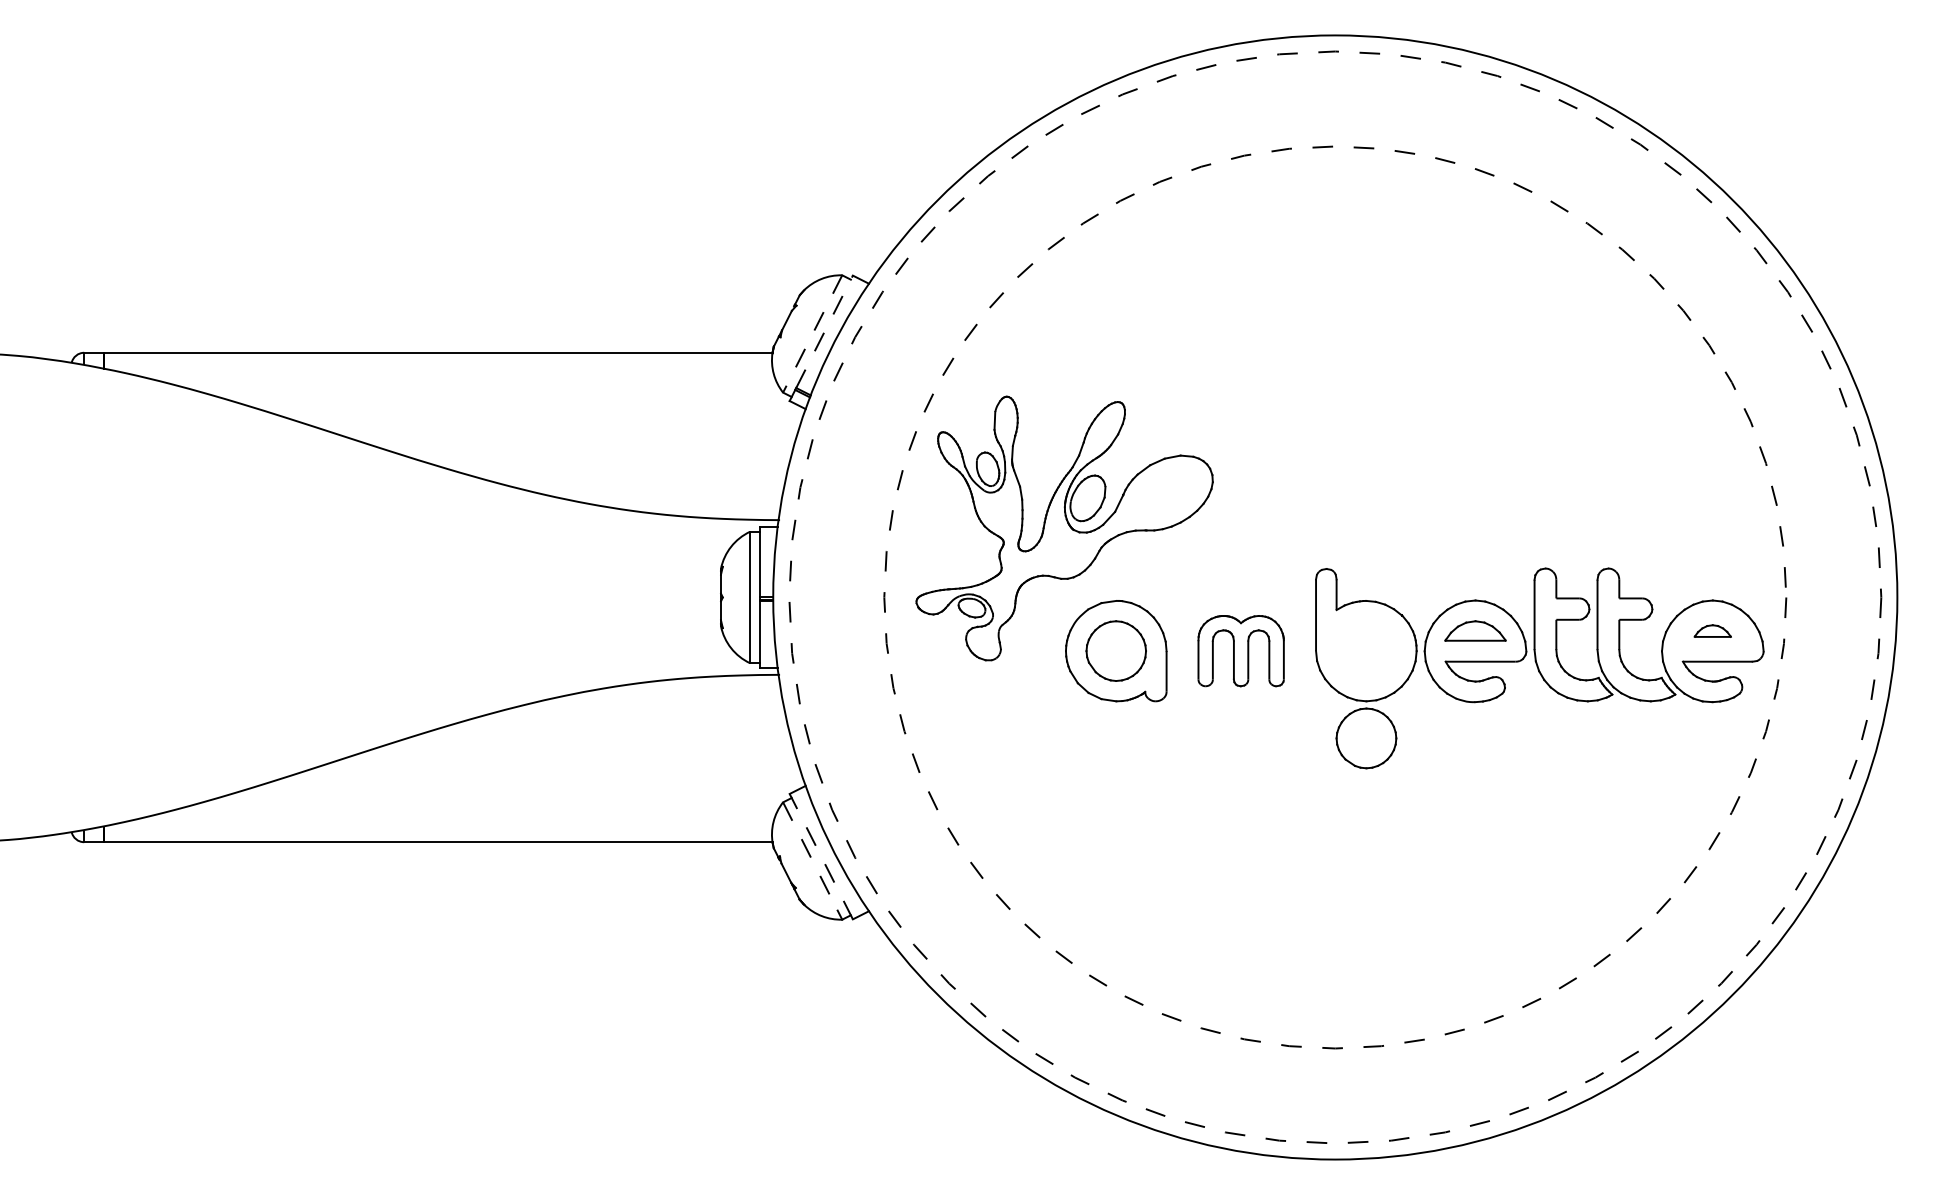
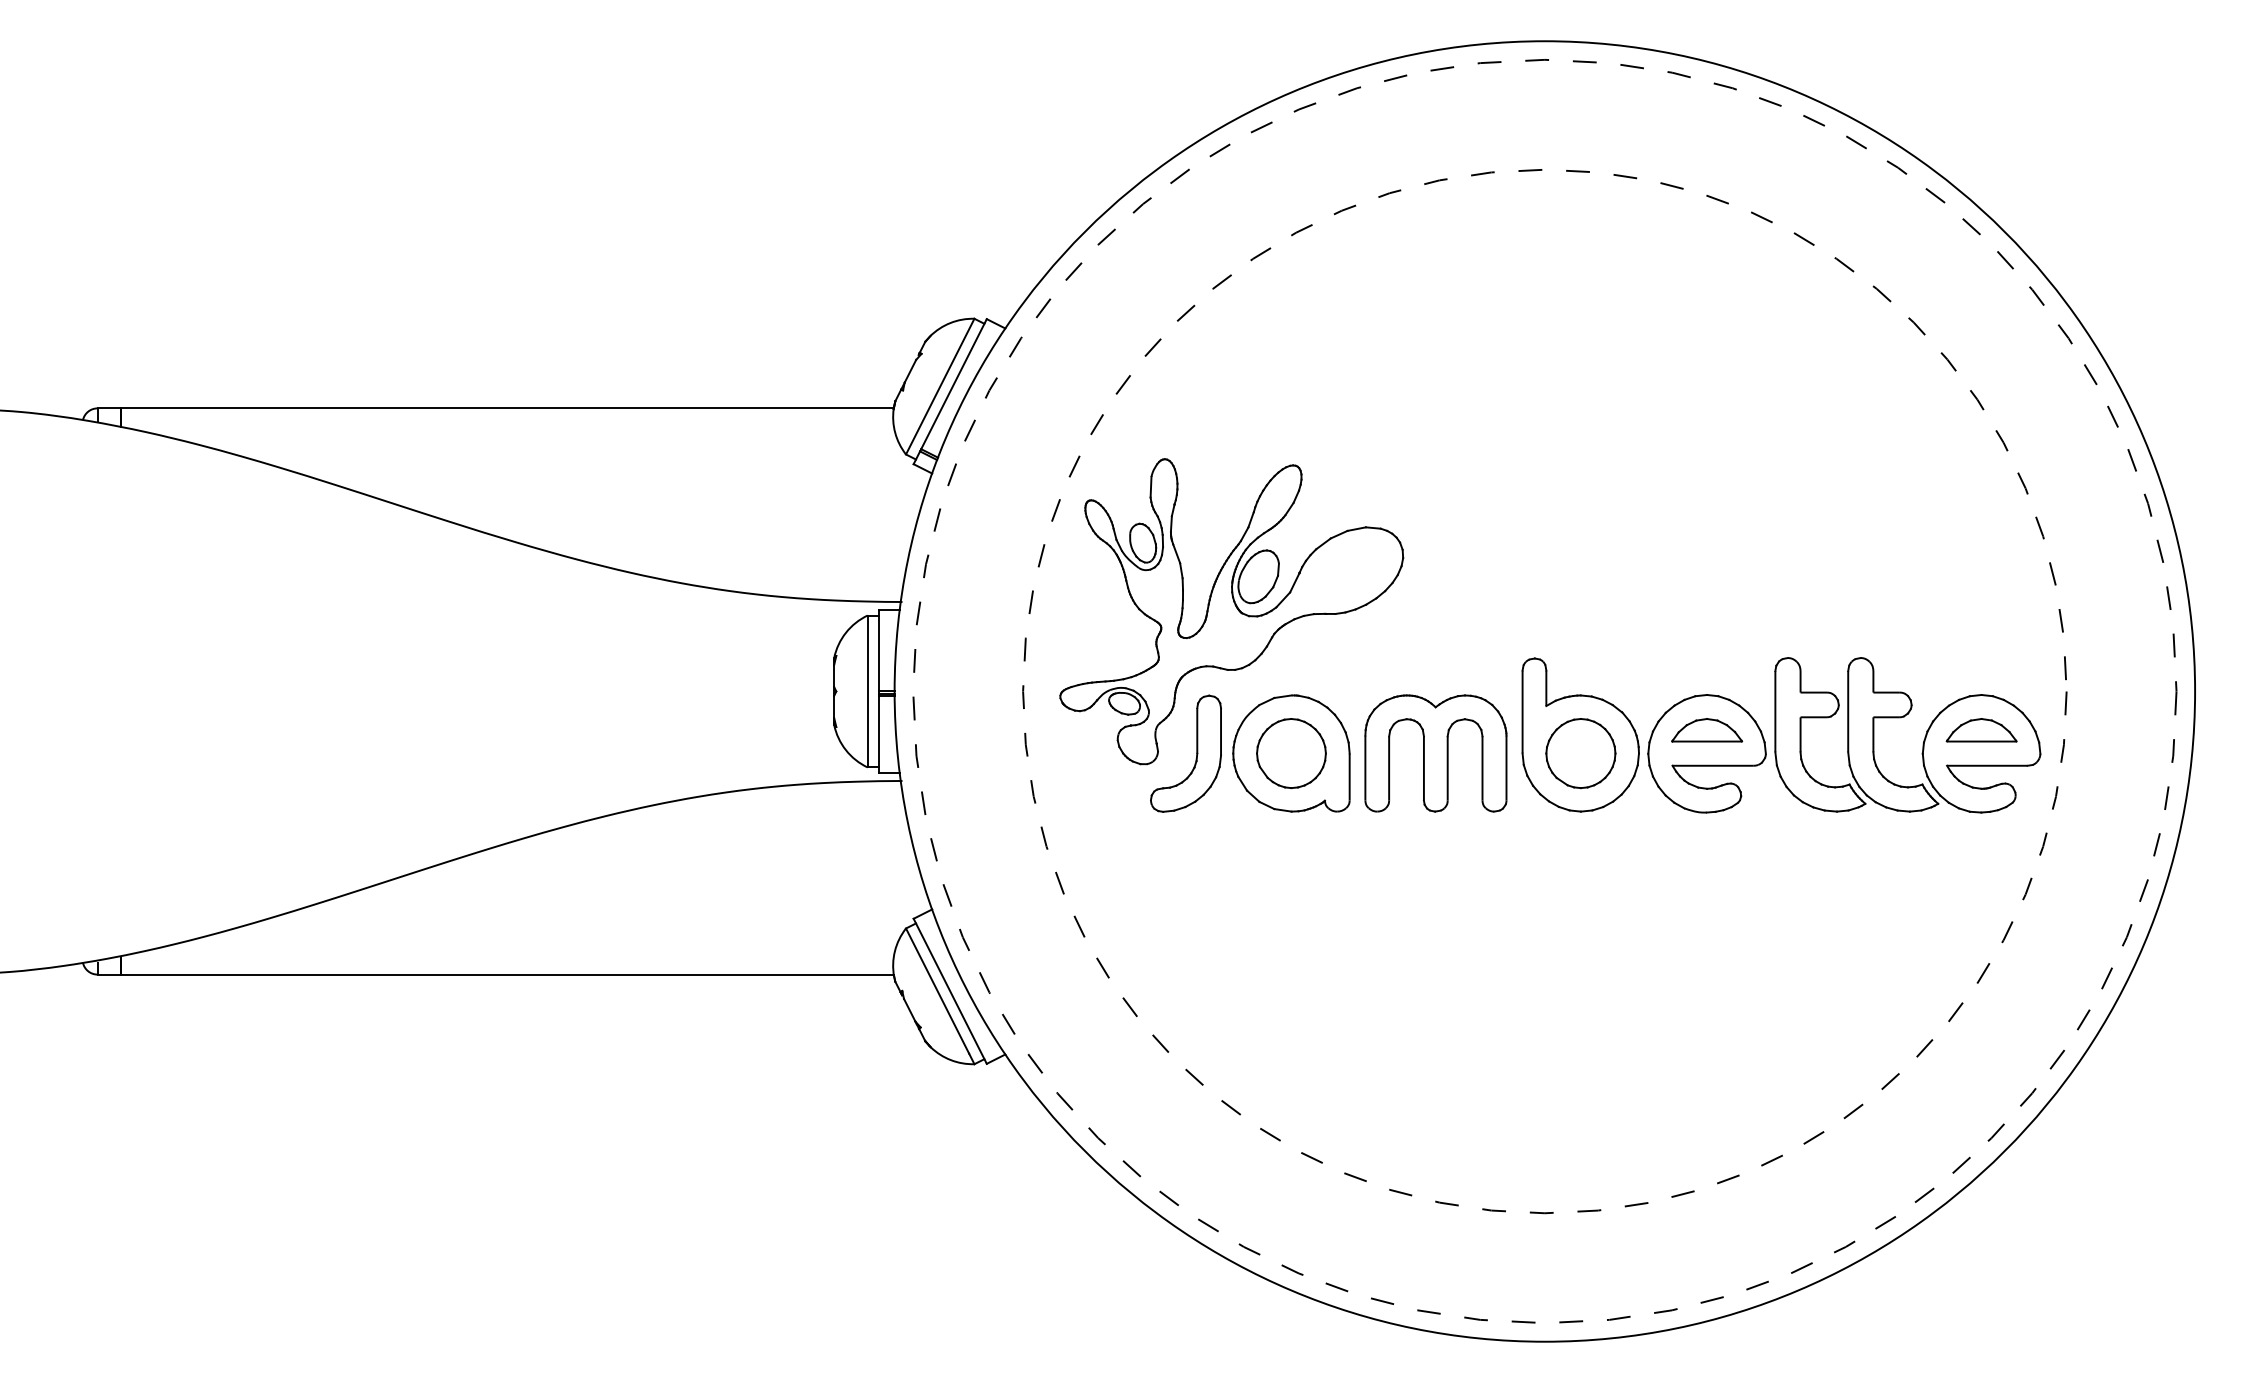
line: (825, 332) -> (954, 384), dashed -> solid
line: (812, 333) -> (940, 386), dashed -> solid
part: (1712, 631) -> (1981, 730), size x1.67
part: (1034, 651) -> (1196, 753), added
part: (1240, 651) -> (1435, 753), size x1.43
part: (1366, 738) -> (1580, 753), moved
line: (821, 855) -> (950, 990), dashed -> solid
line: (810, 856) -> (937, 991), dashed -> solid

